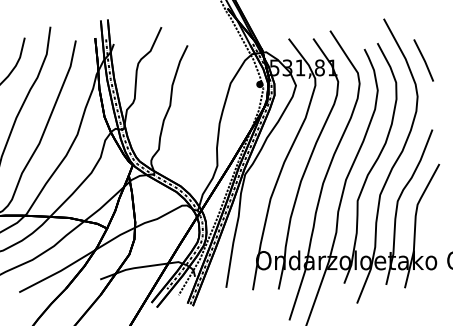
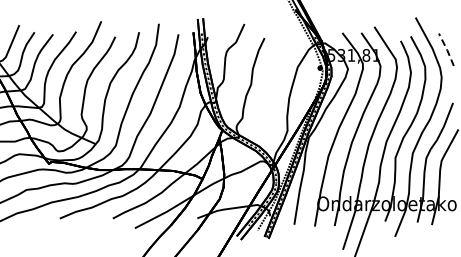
line: (425, 60) -> (447, 49), solid -> dashed

